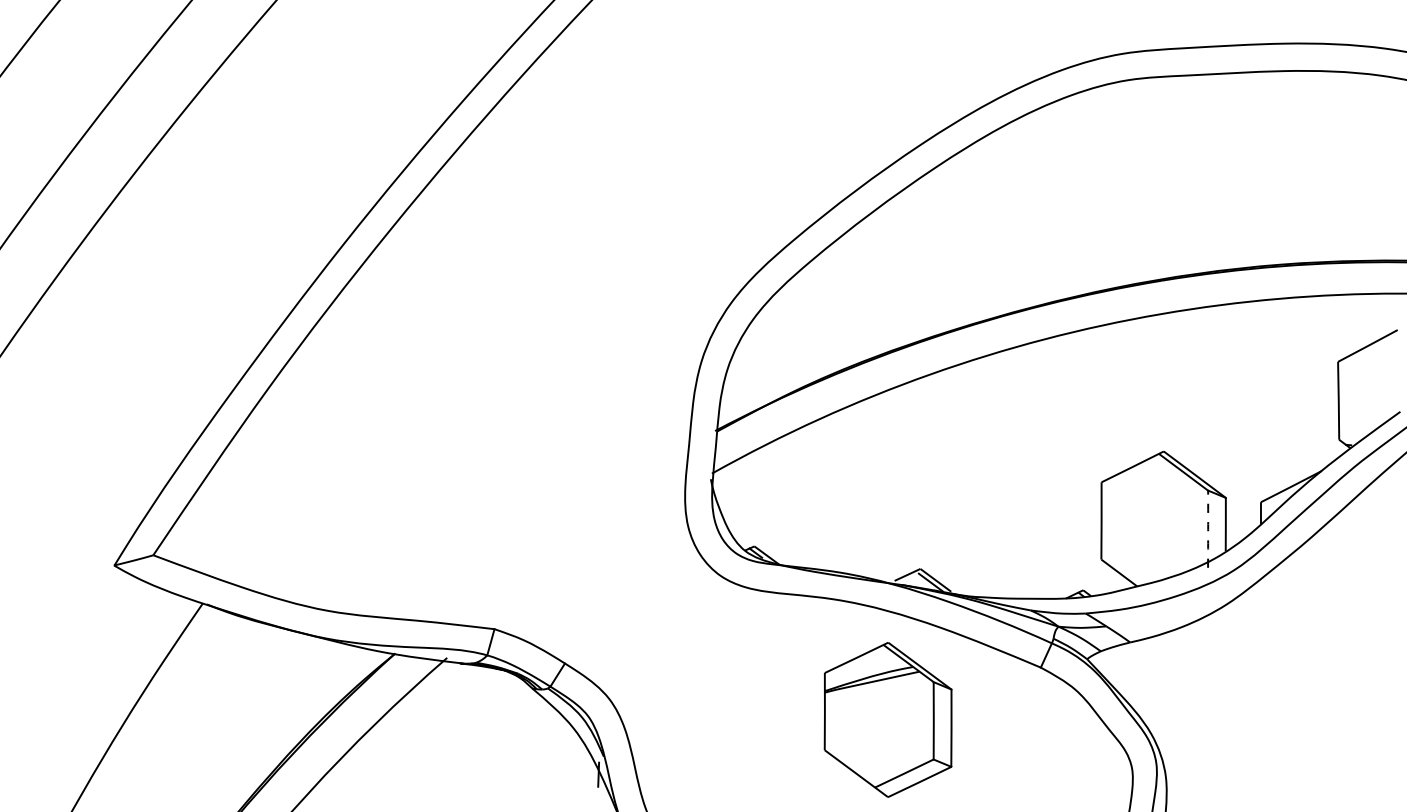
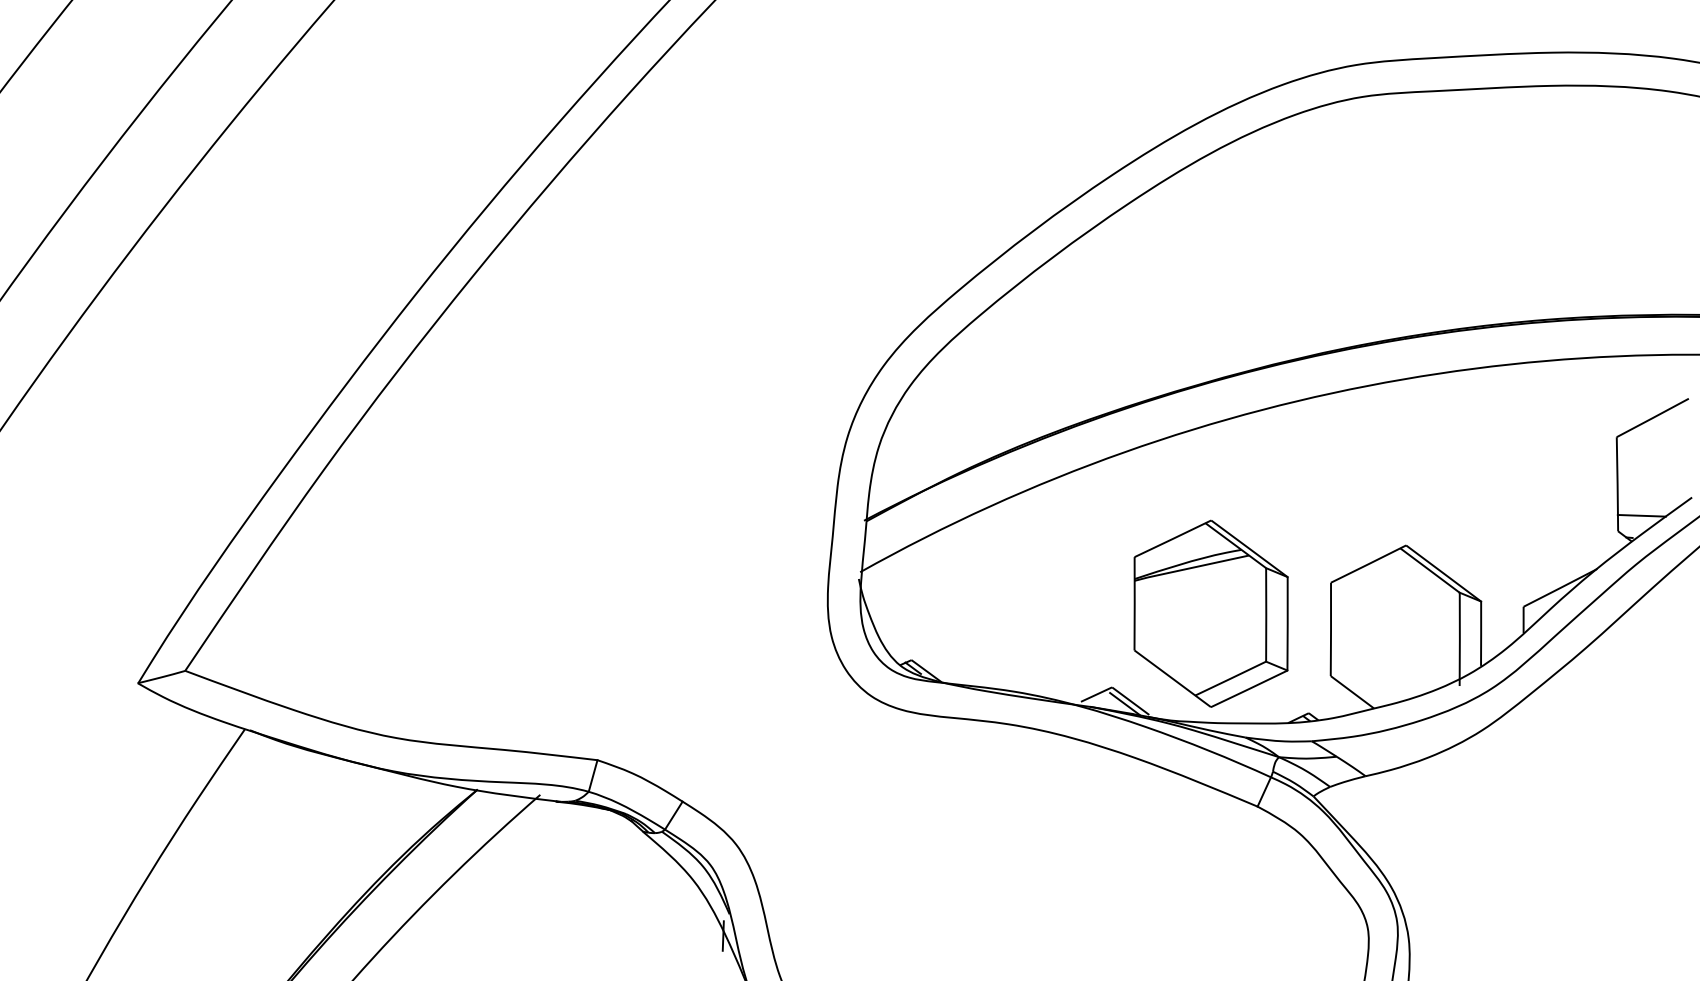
line: (1358, 426) -> (1641, 515), added
arc: (1207, 529) -> (1459, 639), dashed -> solid
part: (887, 719) -> (1210, 613), moved

